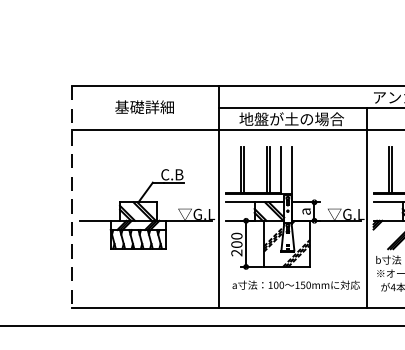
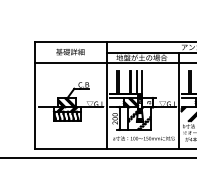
line: (70, 196) -> (34, 95), dashed -> solid

